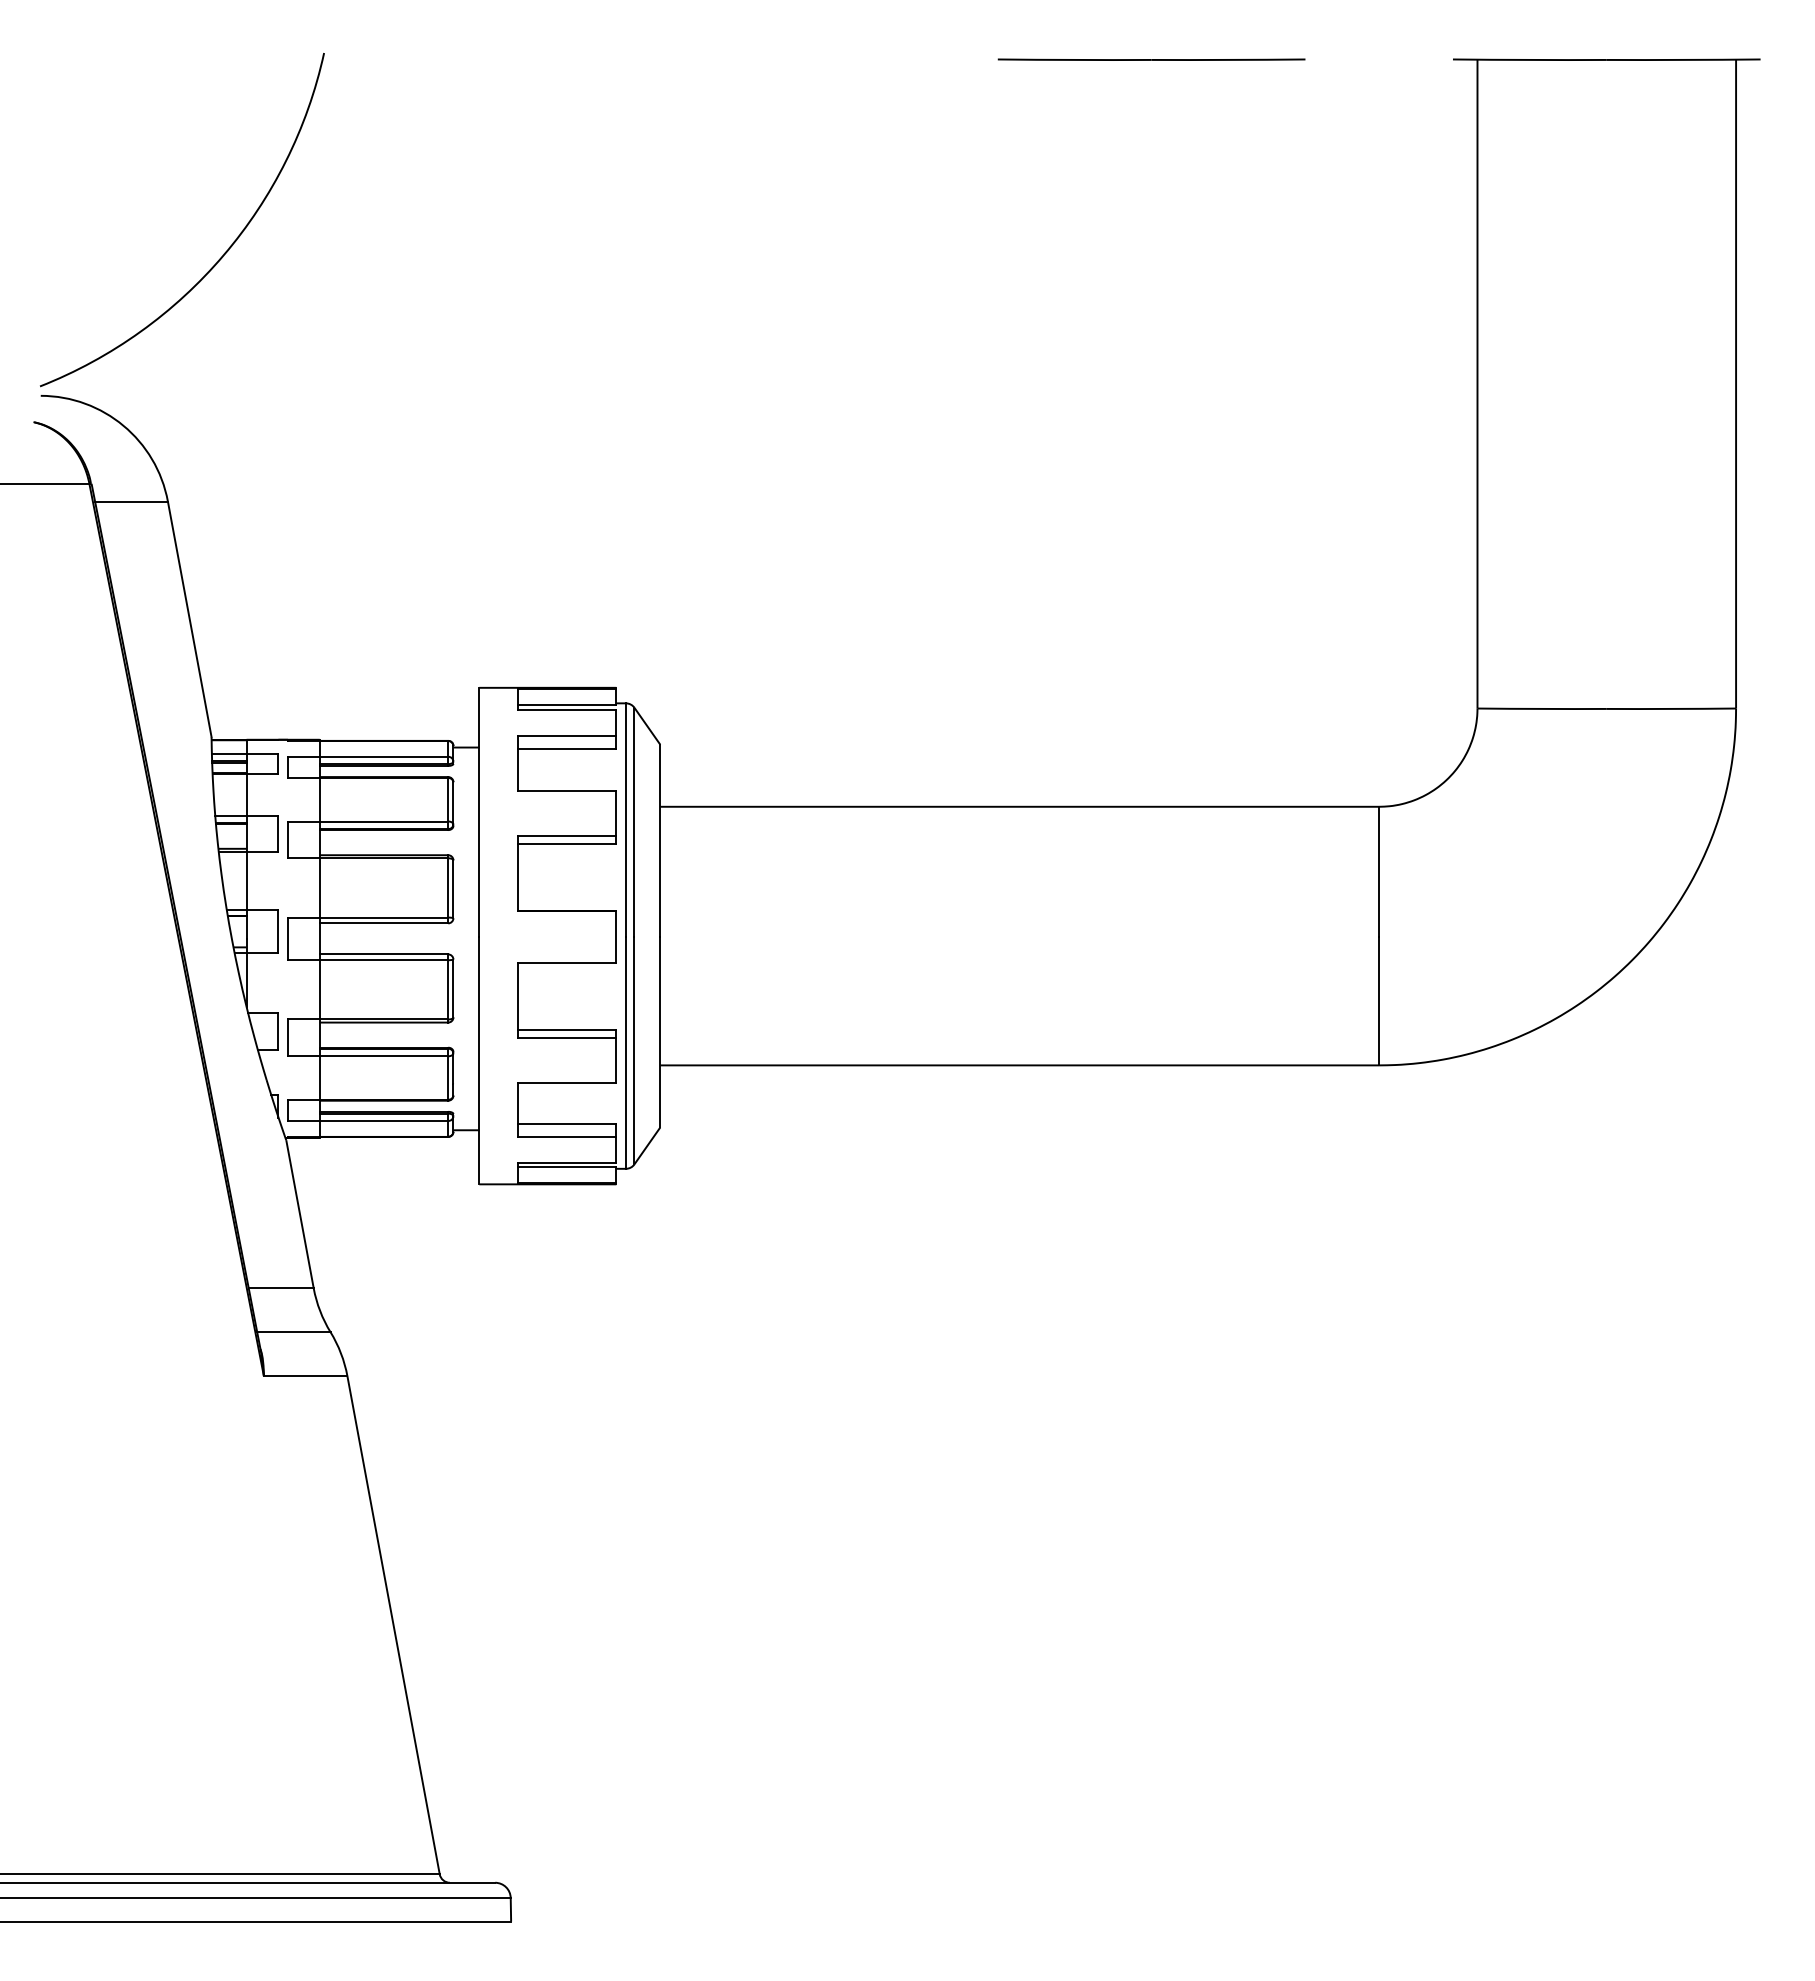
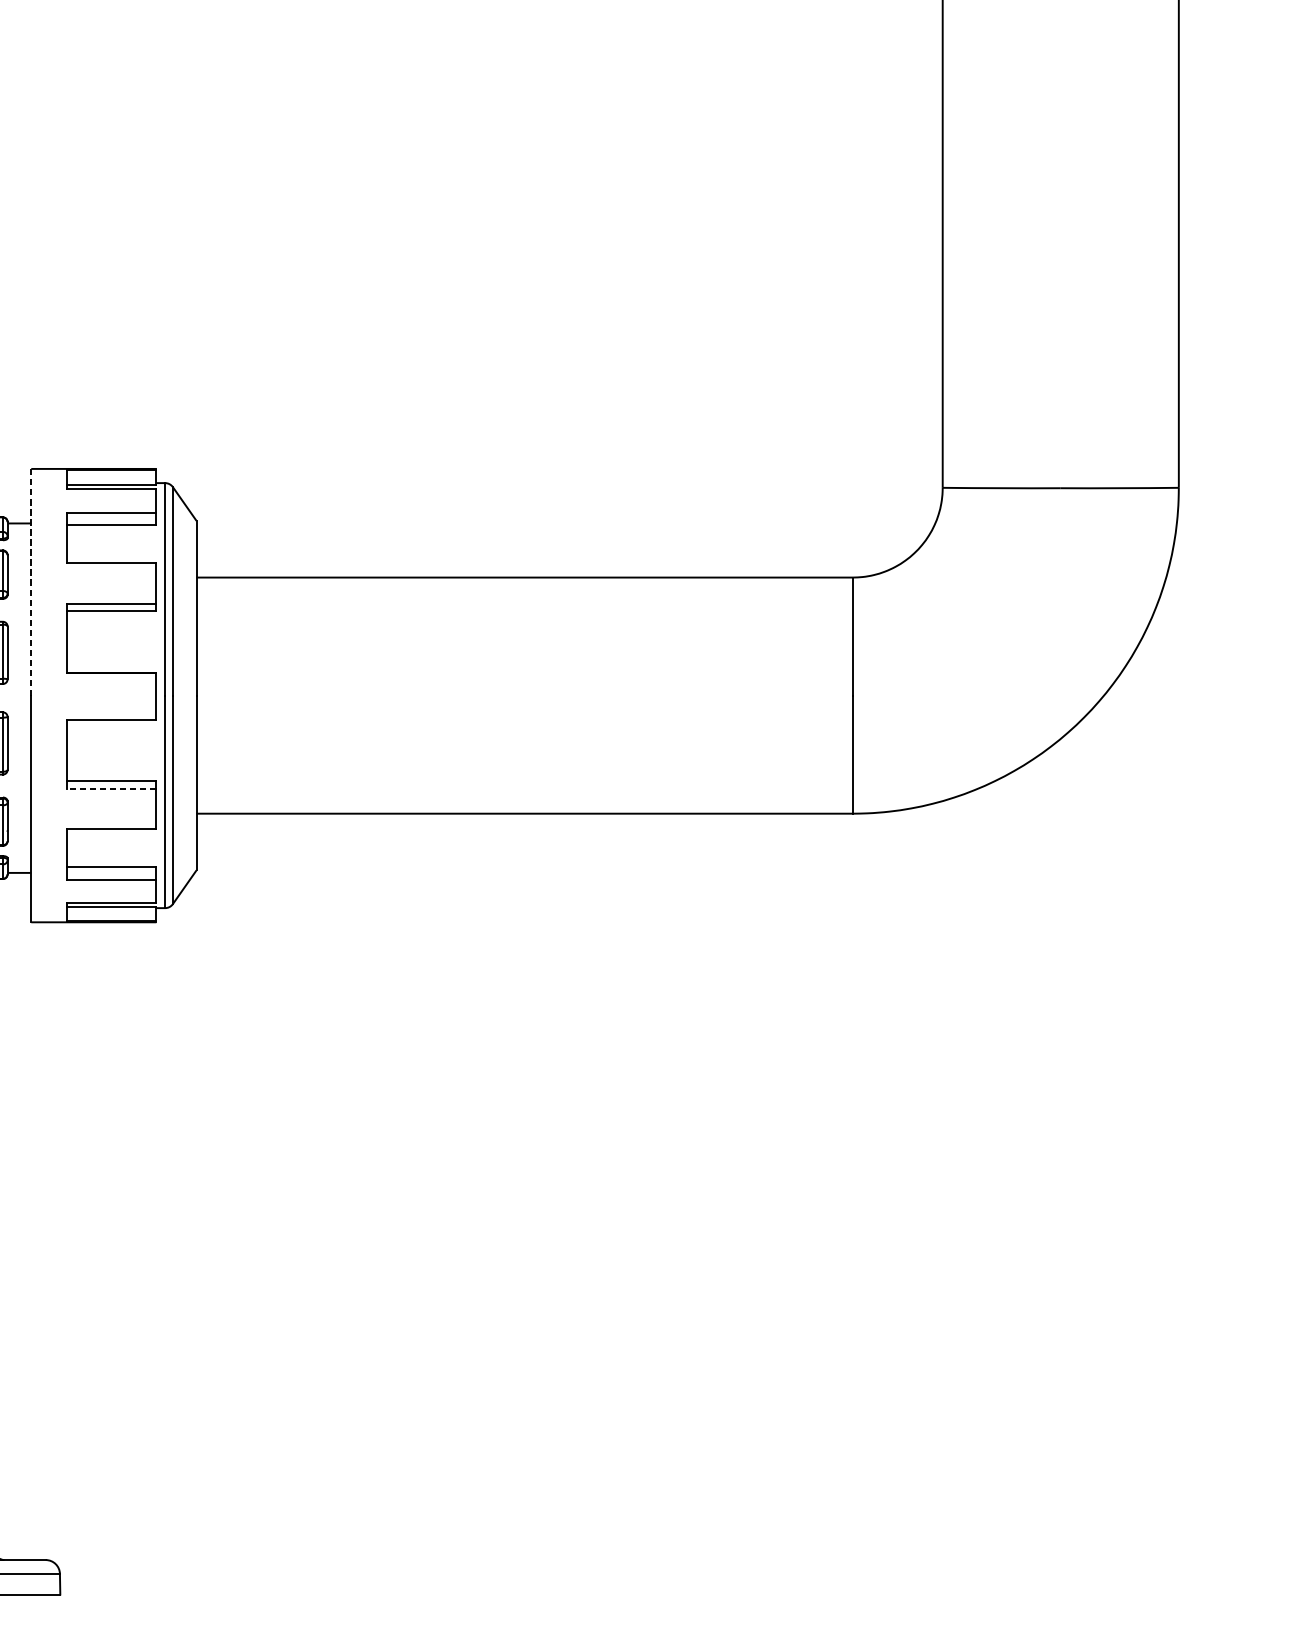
line: (479, 812) -> (31, 582), solid -> dashed
line: (566, 1037) -> (110, 788), solid -> dashed

